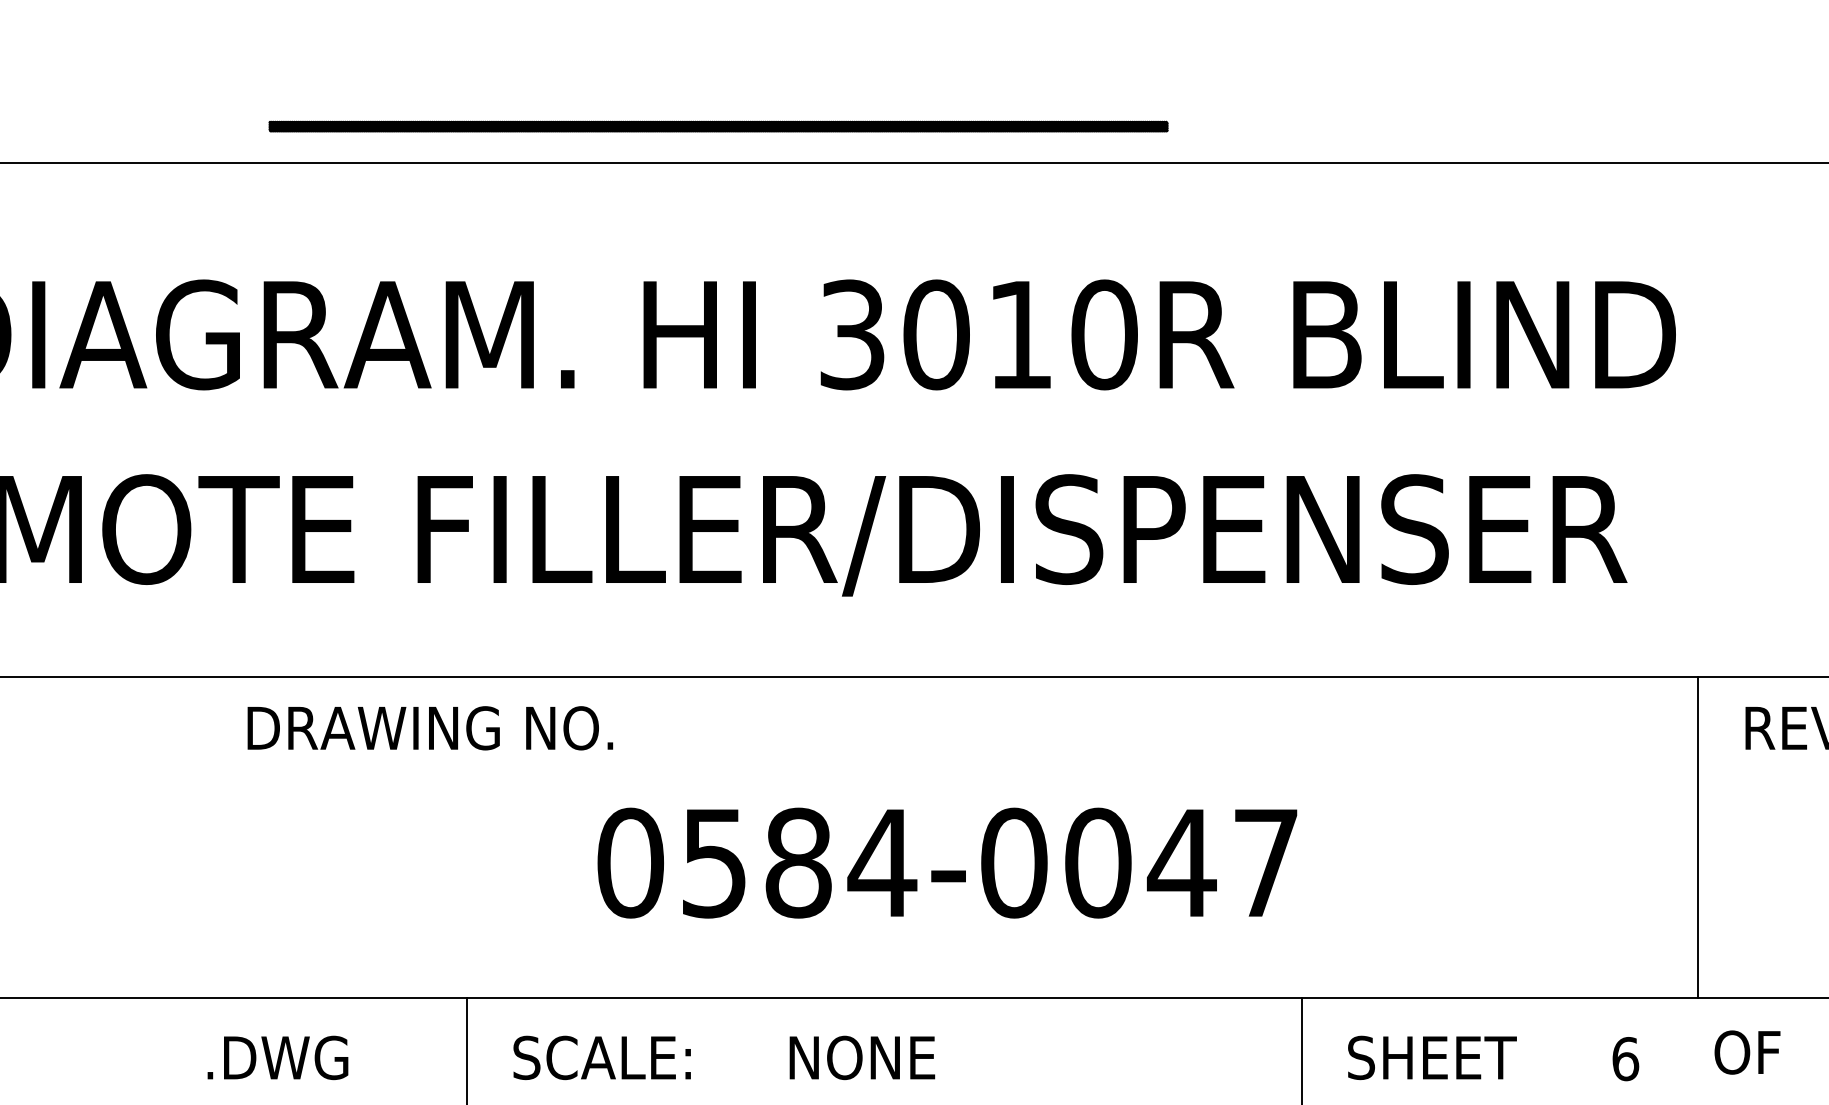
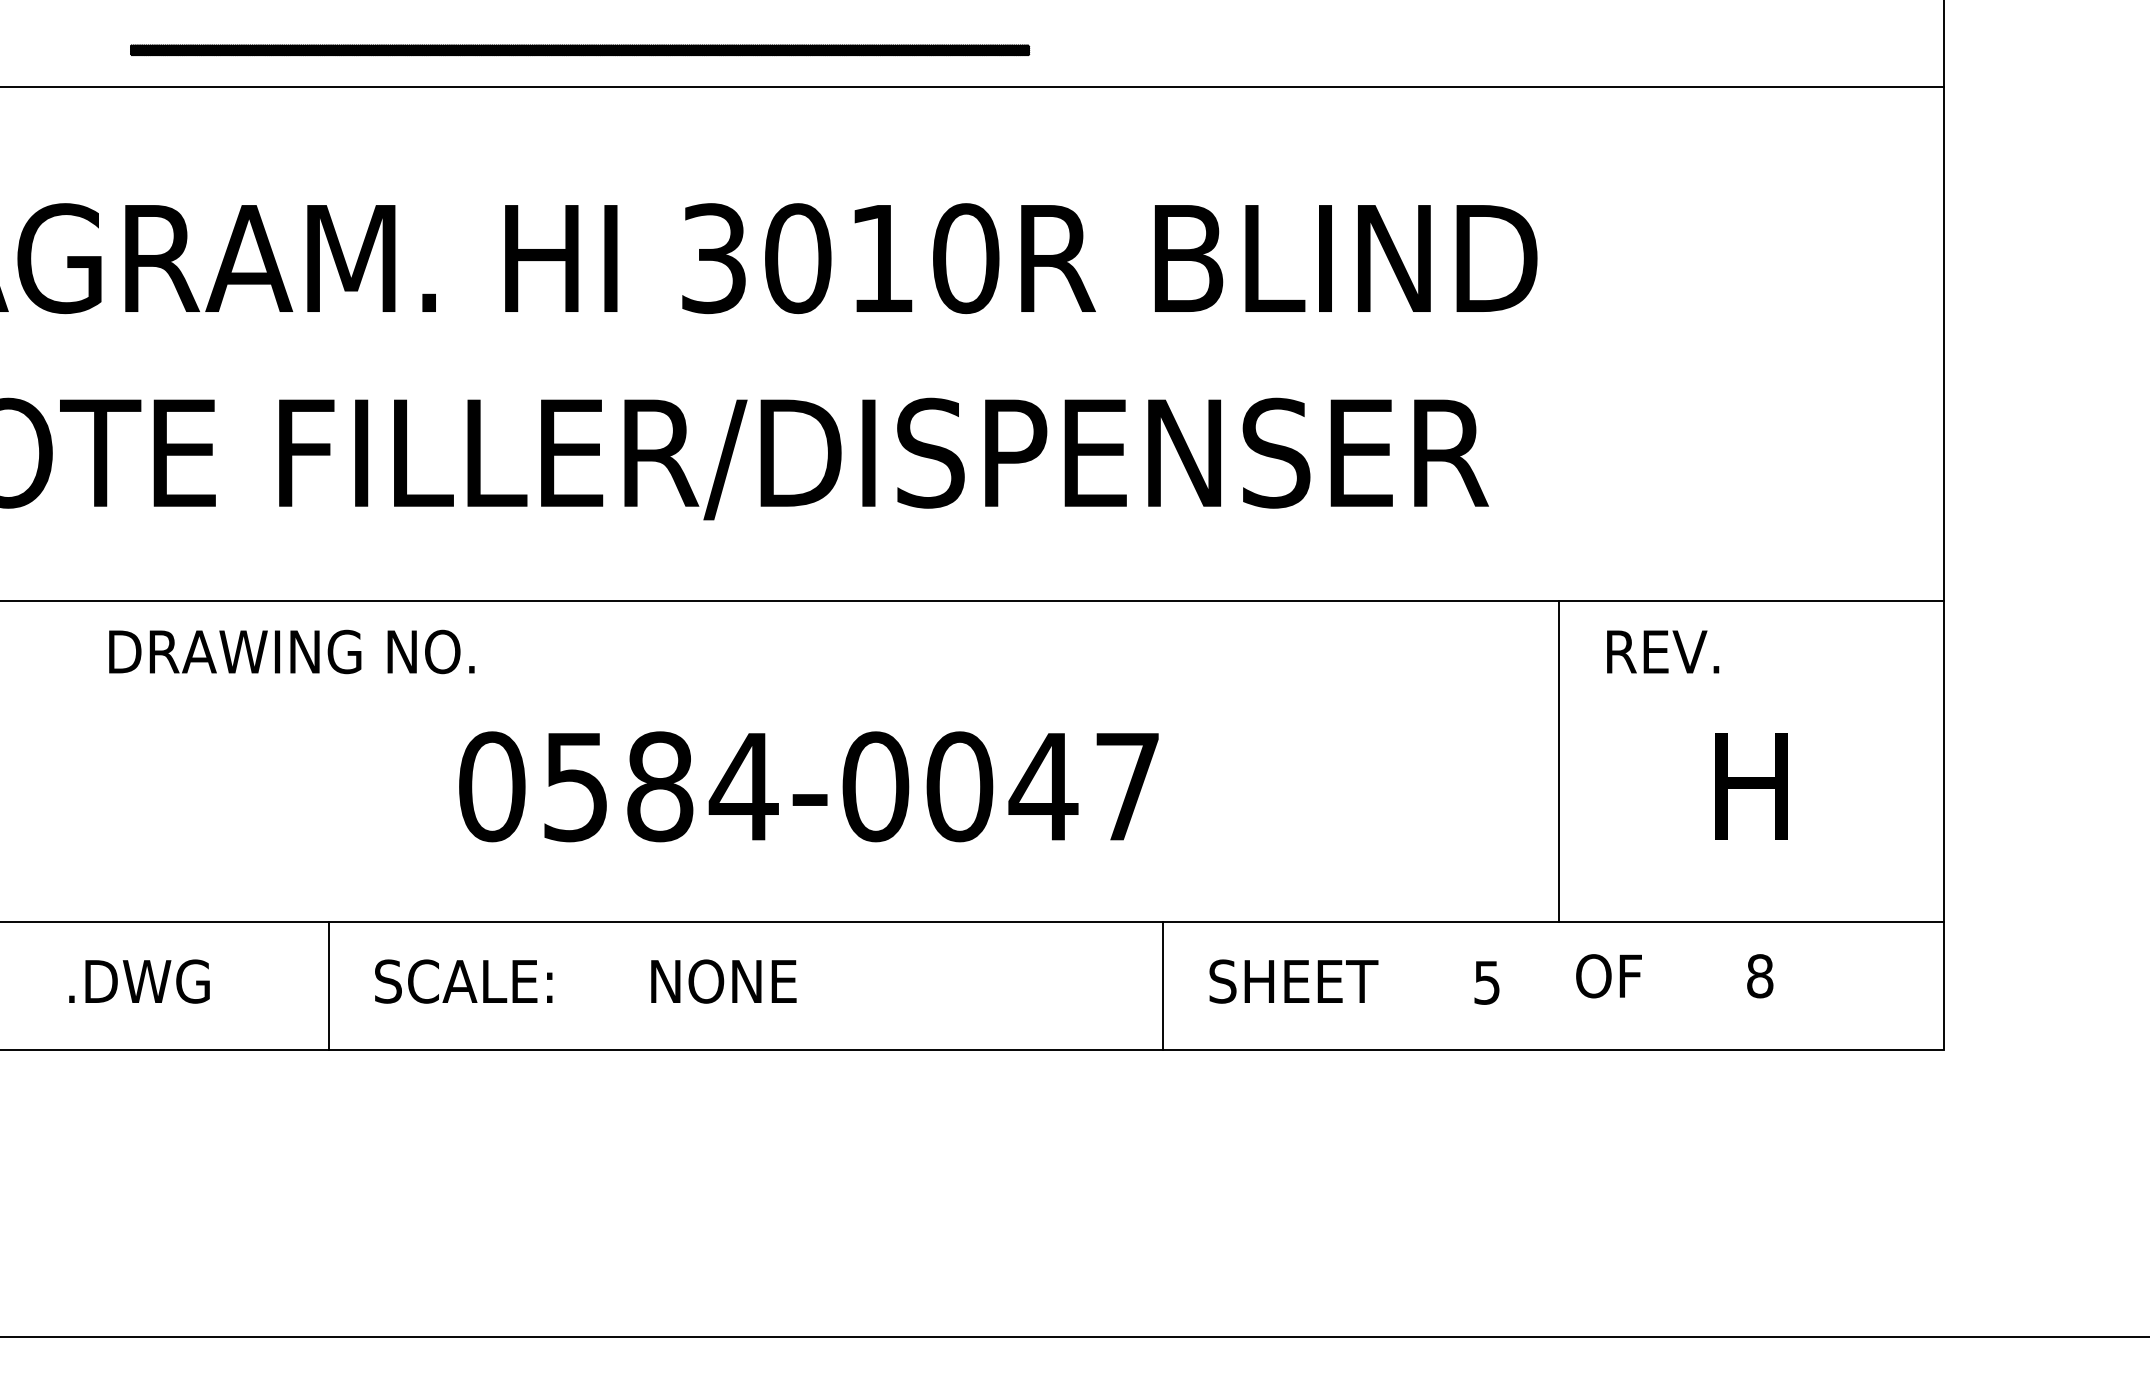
text: (1625, 1058) -> (1487, 982), 6 -> 5

